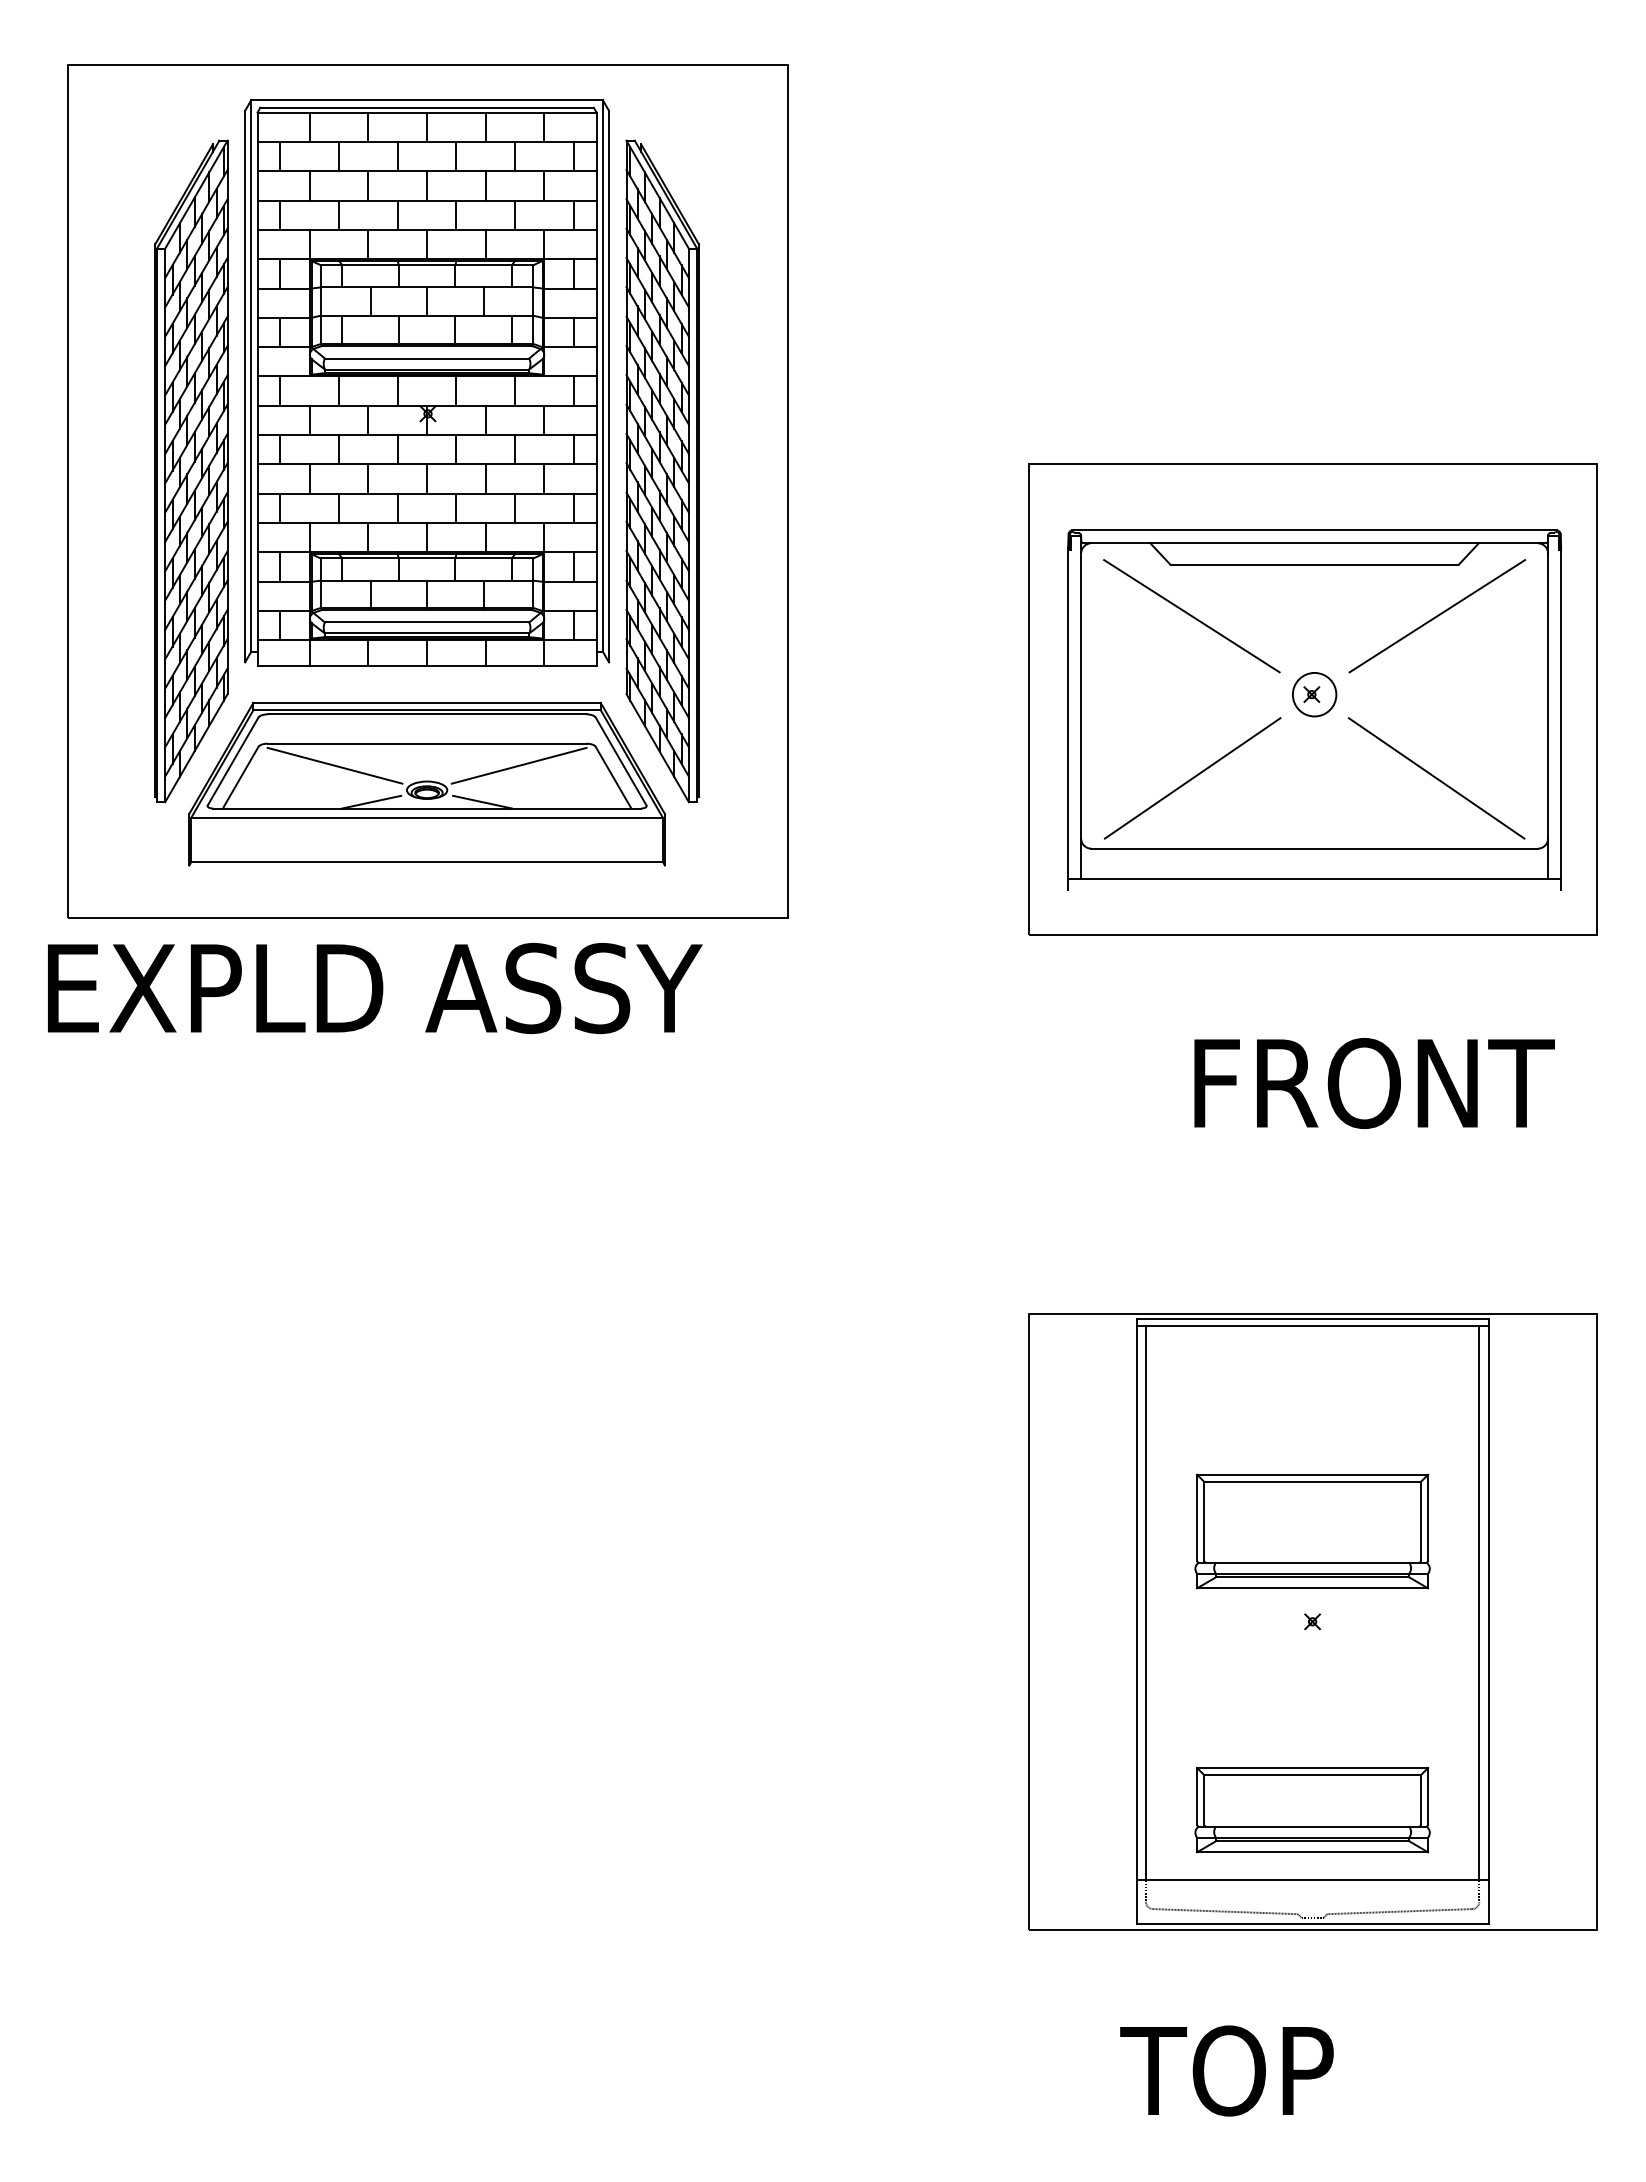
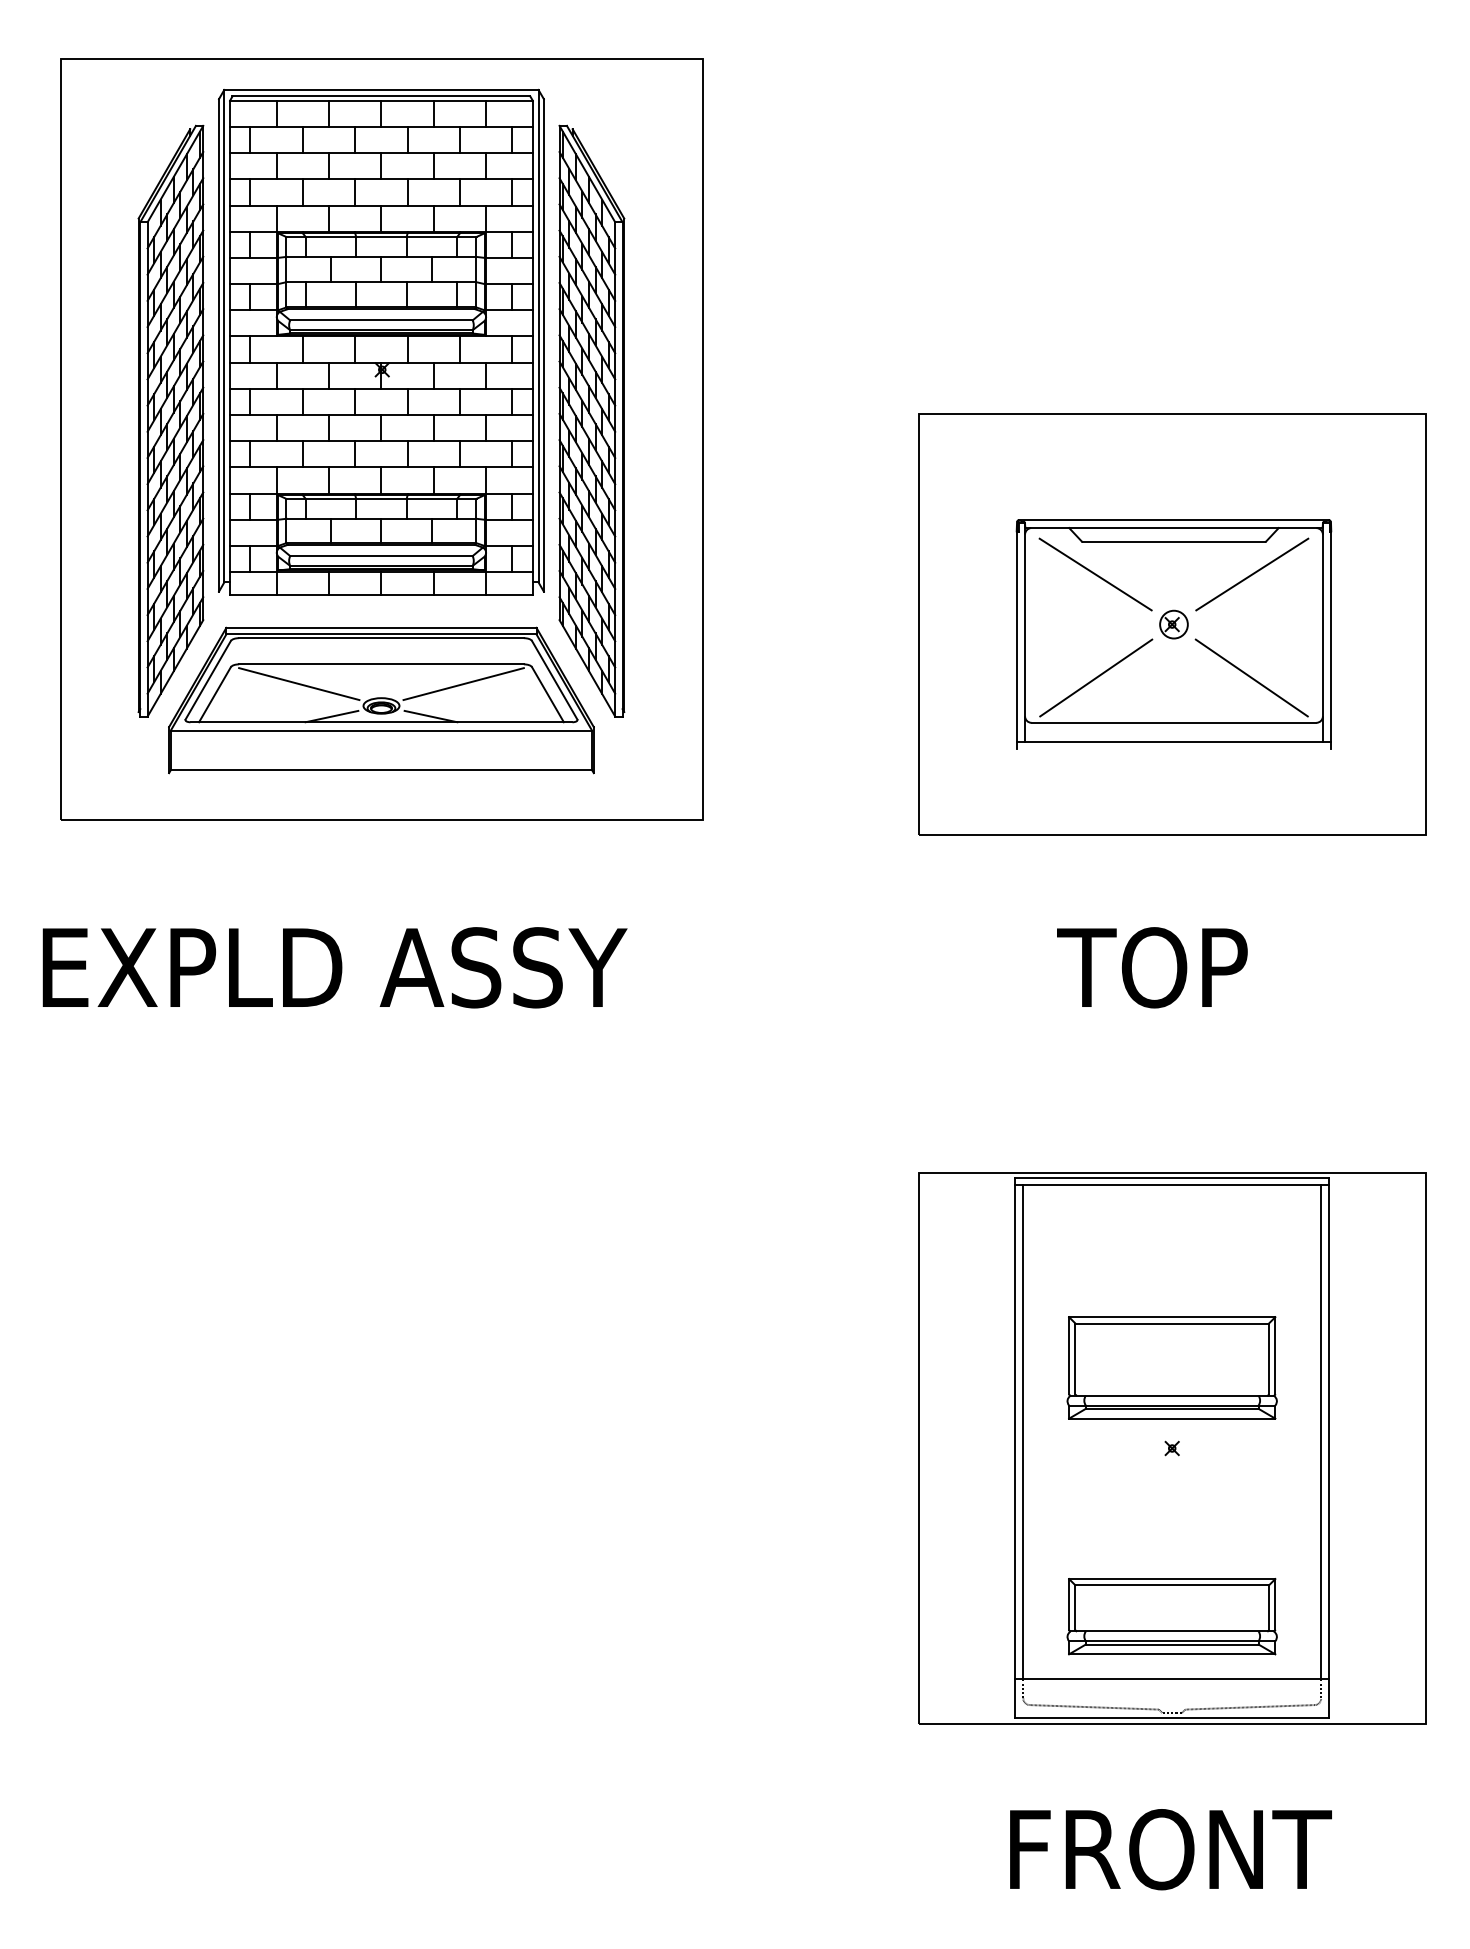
part: (1314, 710) -> (1173, 634), size x0.71
text: (375, 988) -> (335, 967), moved
text: (1368, 1083) -> (1222, 967), FRONT -> TOP
text: (1305, 2070) -> (1165, 1849), TOP -> FRONT

